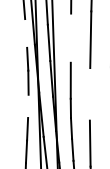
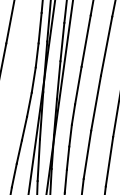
line: (25, 32) -> (39, 27), added
line: (70, 37) -> (85, 40), added
line: (89, 93) -> (95, 102), added
line: (28, 106) -> (29, 104), added

